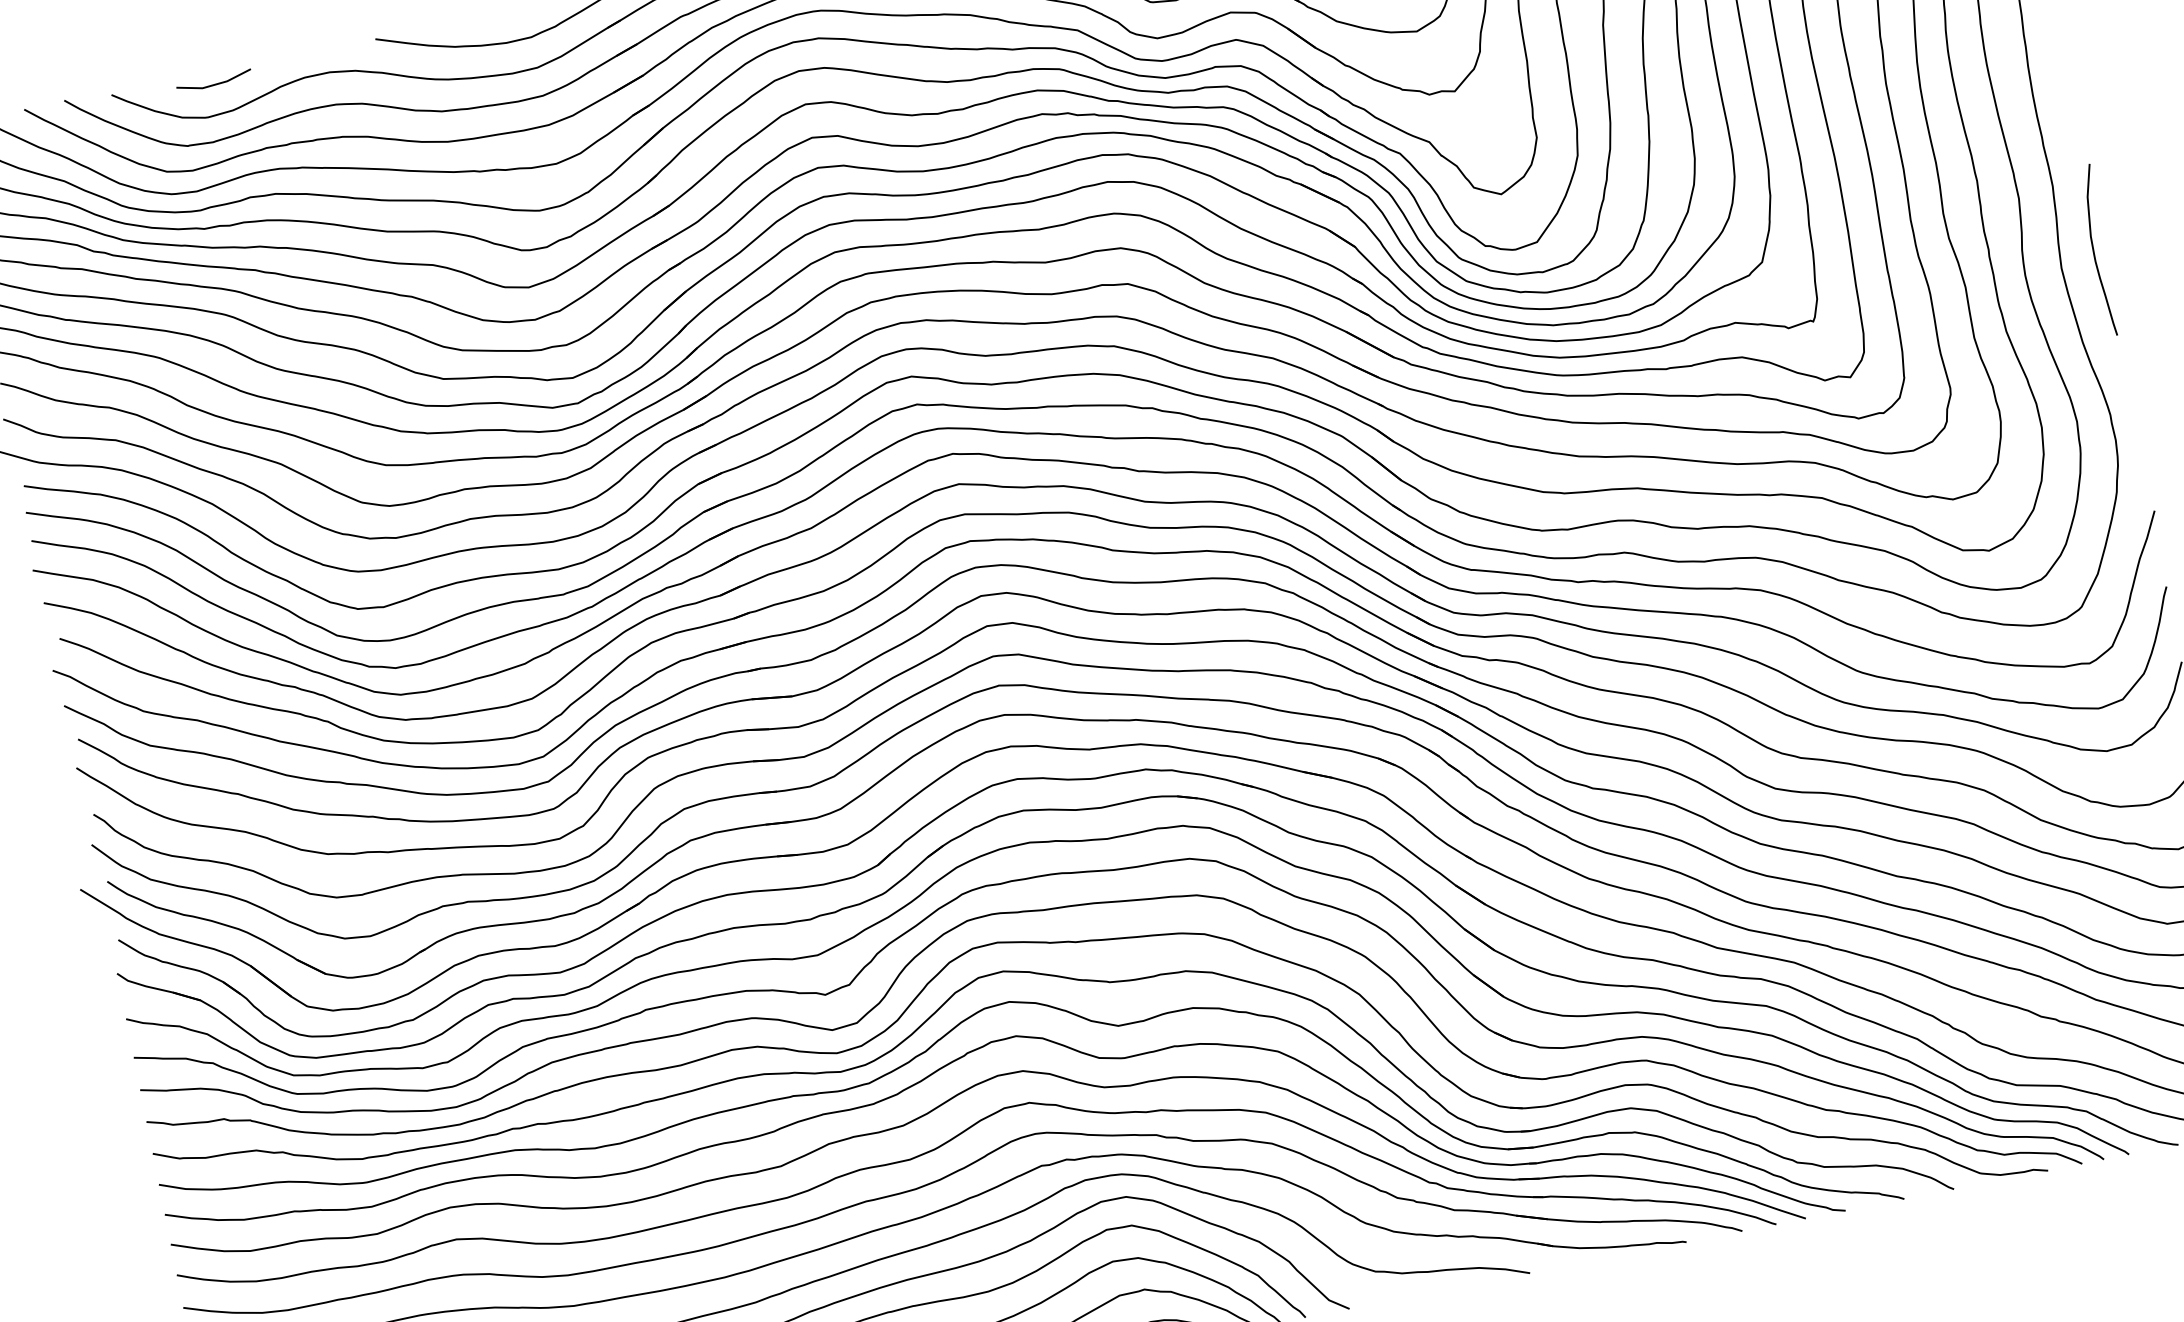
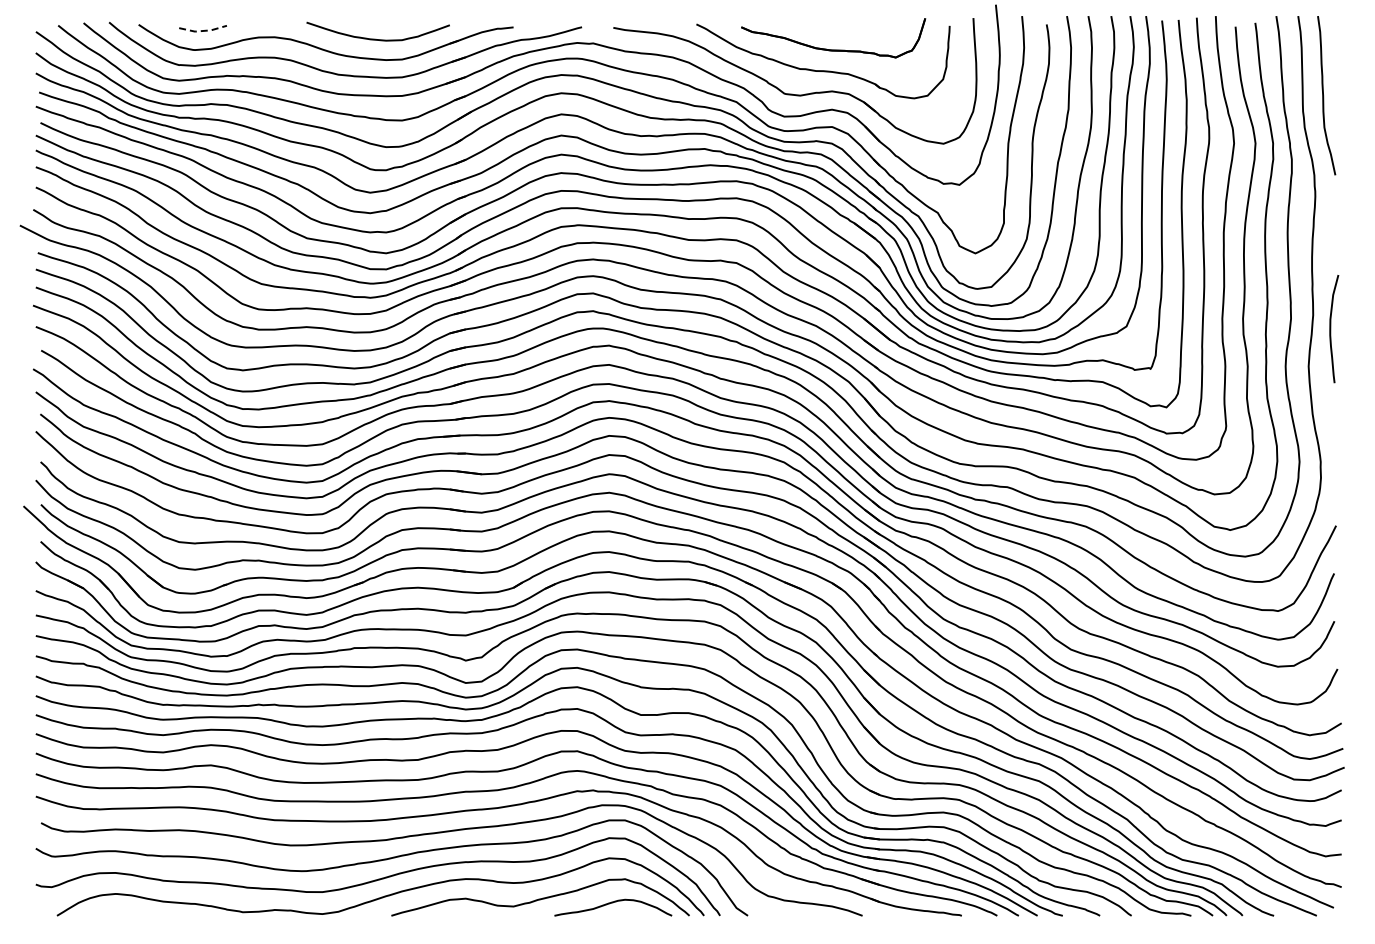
line: (215, 83) -> (203, 30), solid -> dashed
curve: (2095, 251) -> (1331, 329), moved

